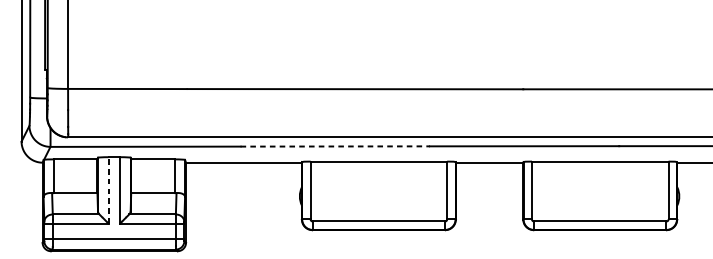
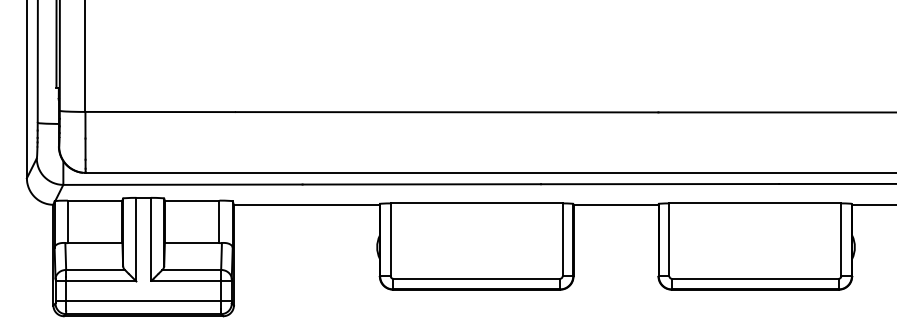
line: (335, 146) -> (422, 184), dashed -> solid
line: (108, 190) -> (136, 239), dashed -> solid

